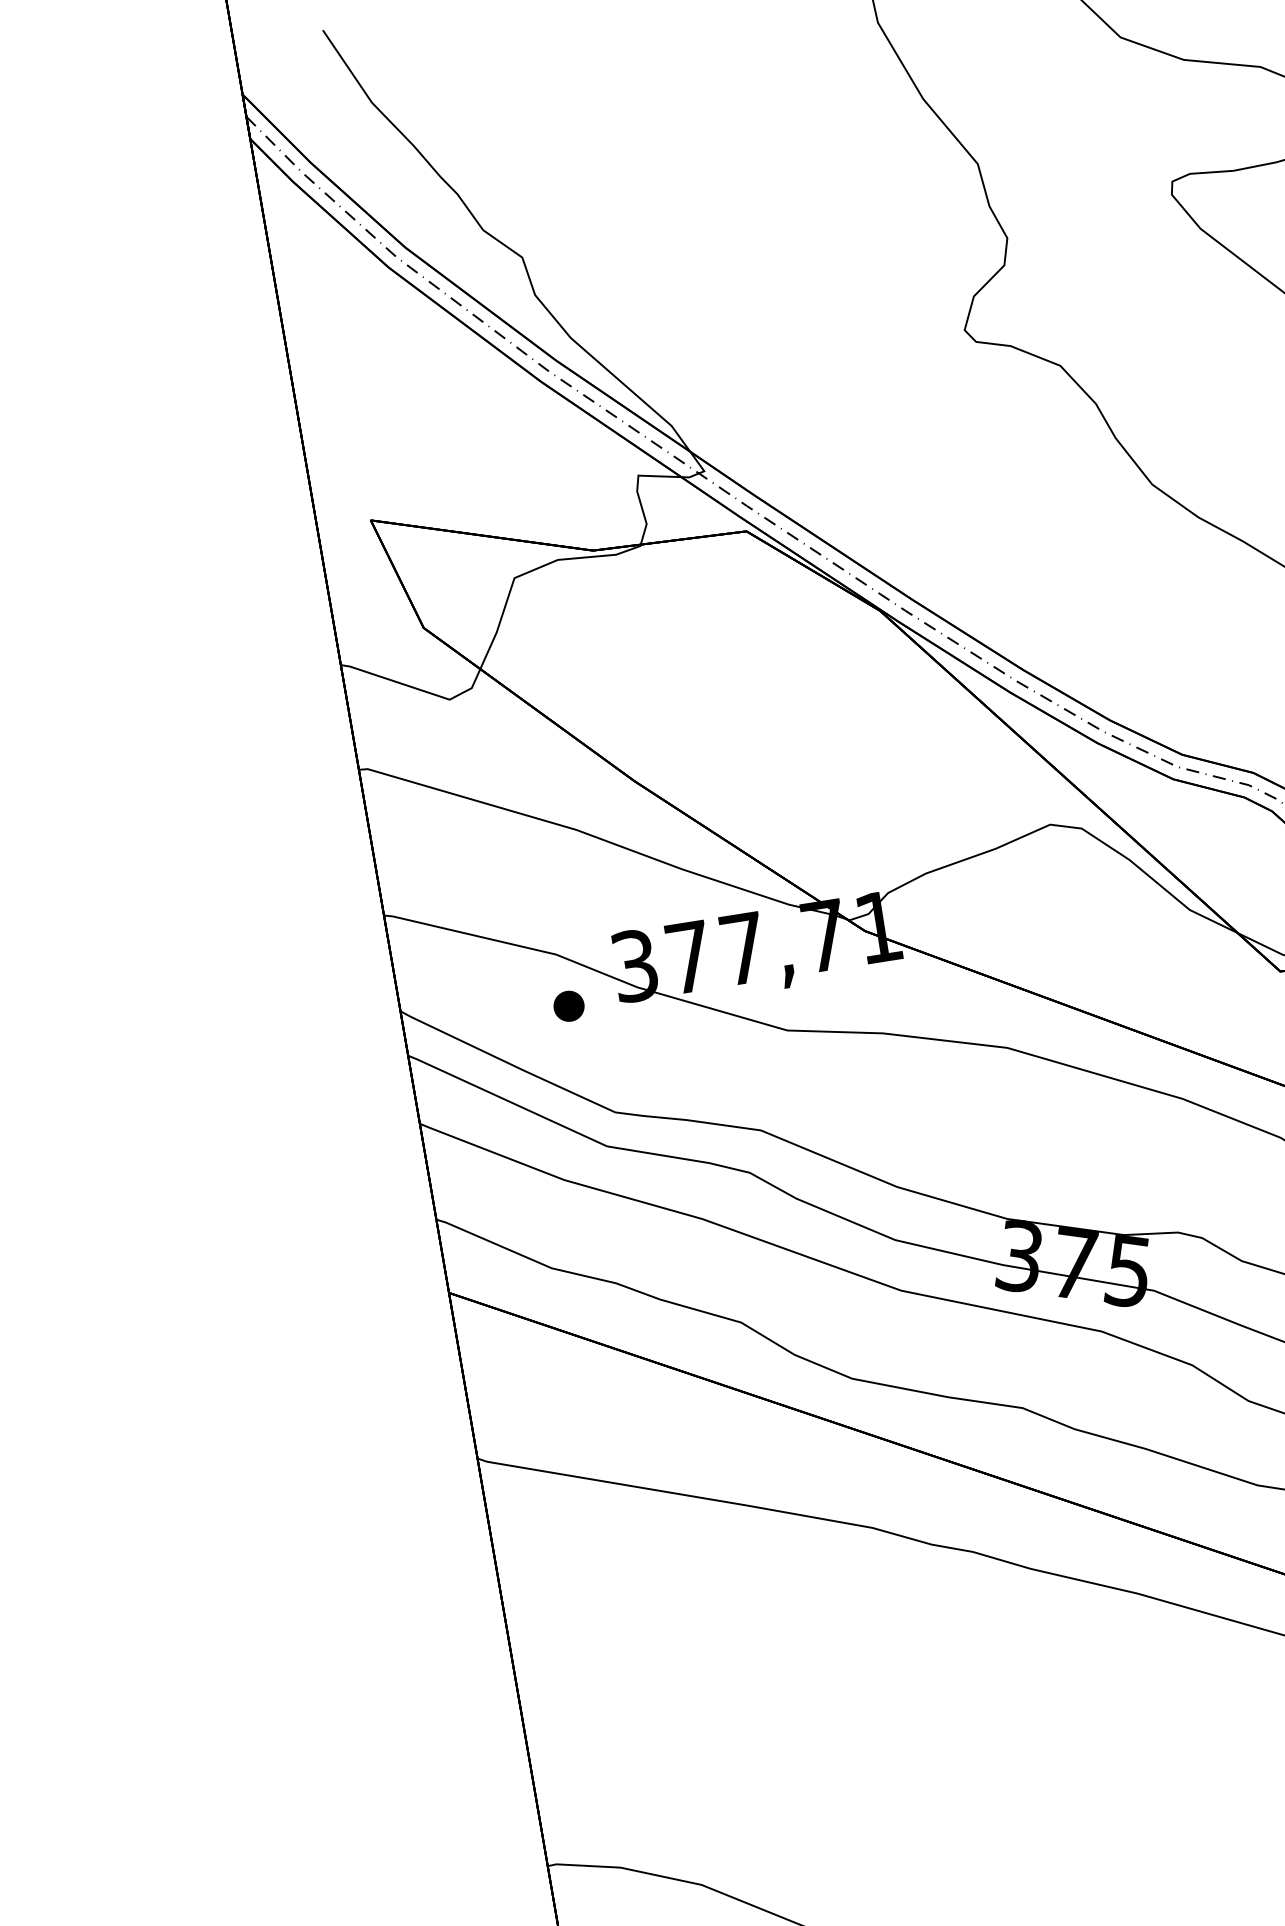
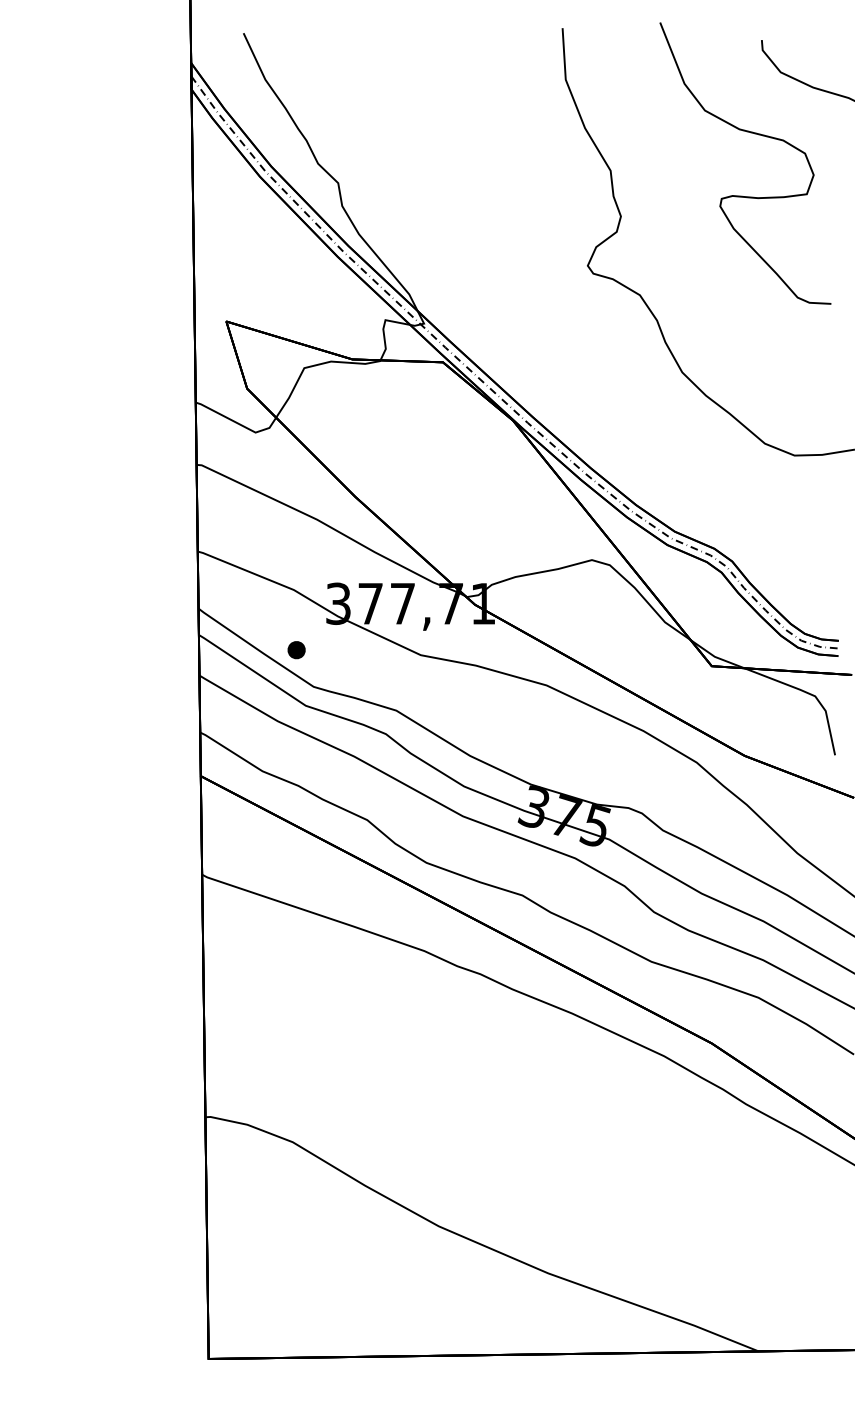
part: (568, 1006) -> (296, 650), moved

